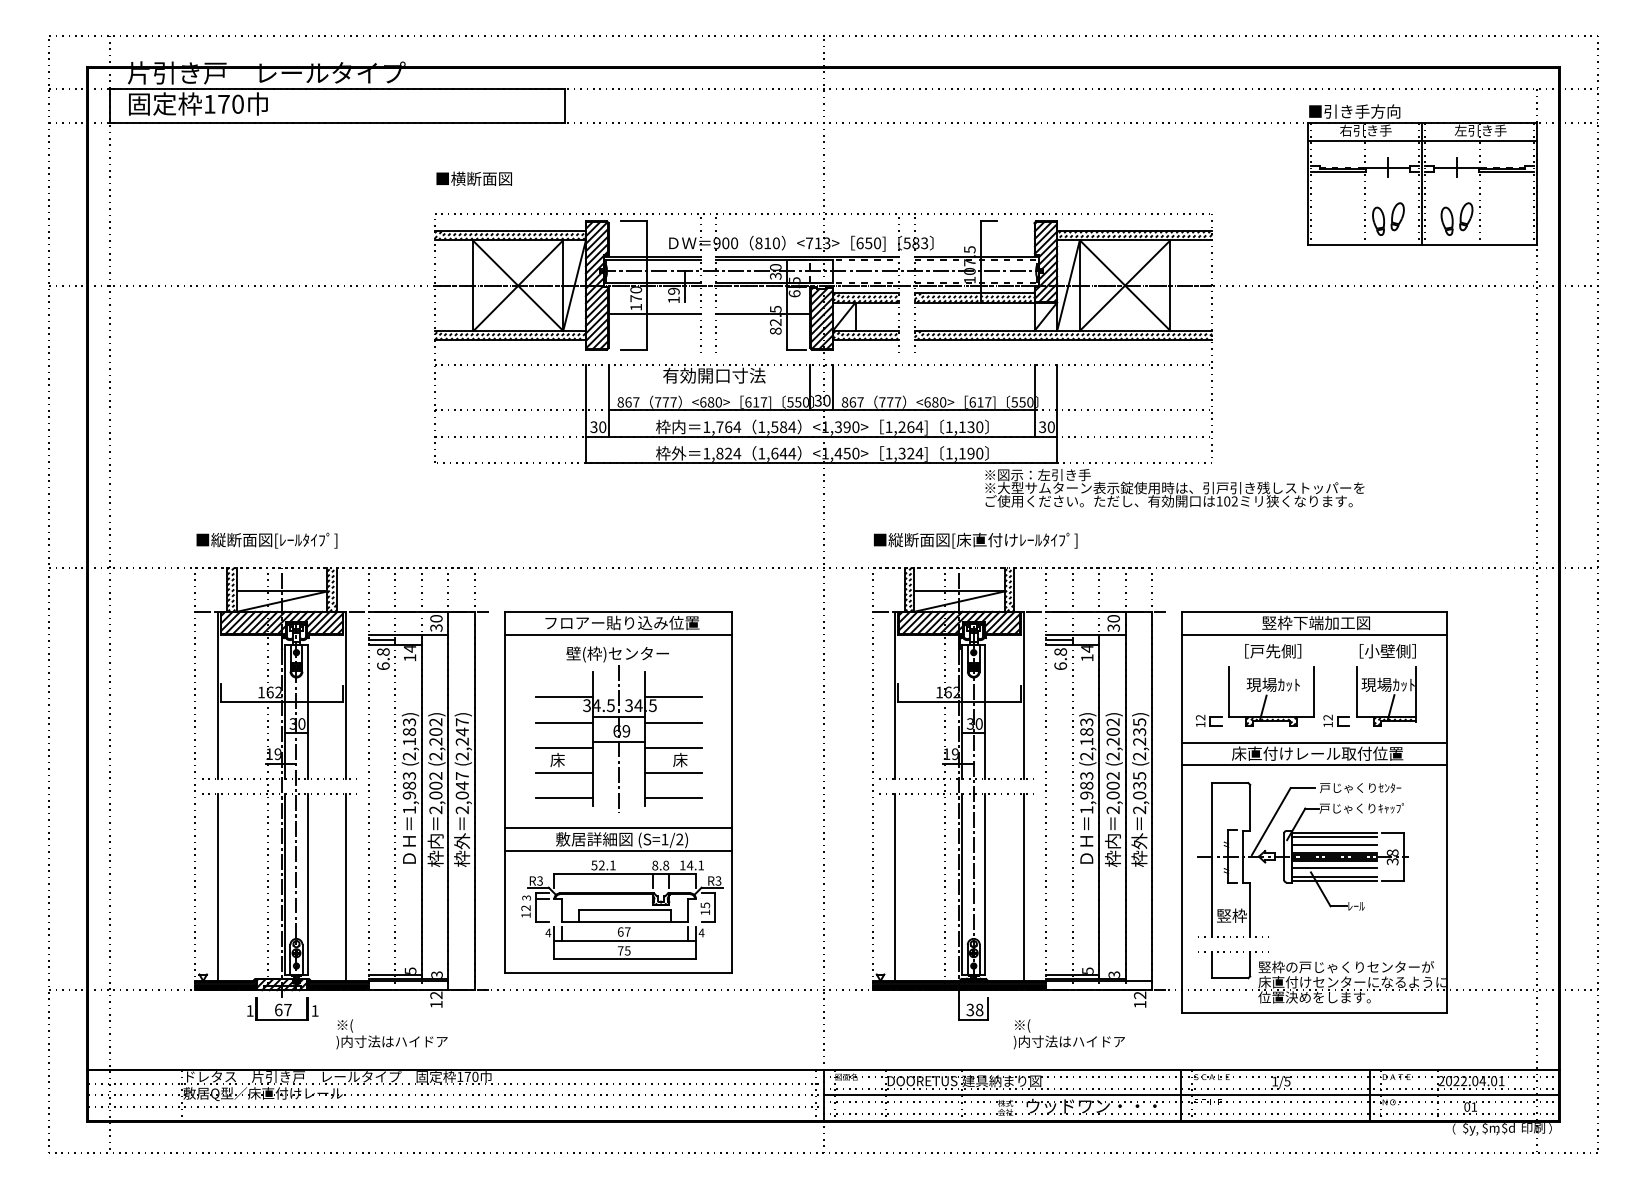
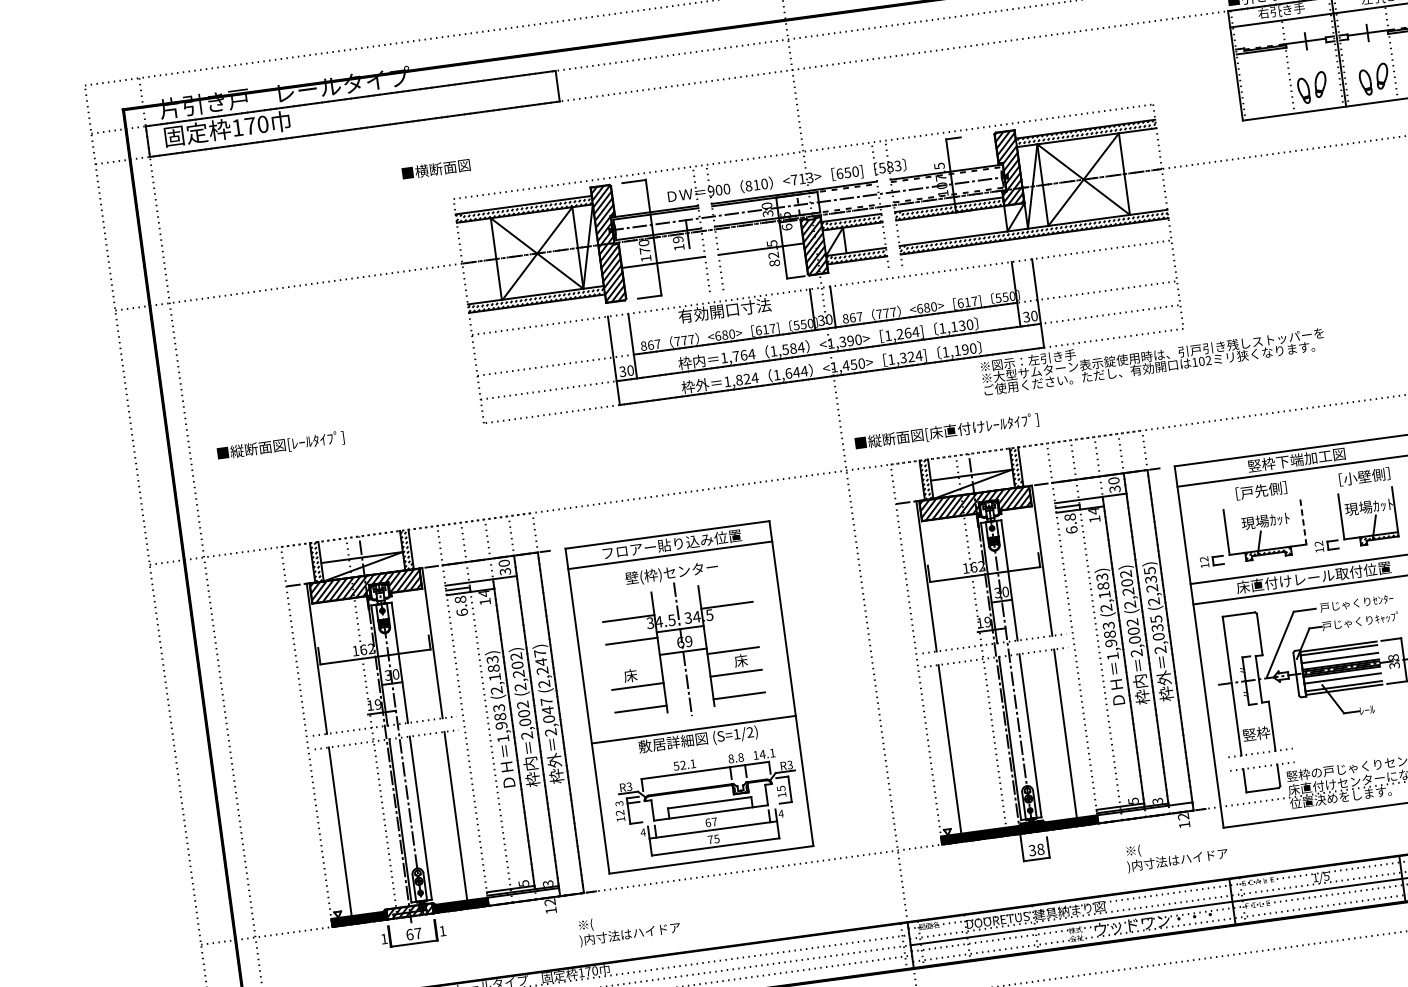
text: (473, 178) -> (435, 169), moved
text: (266, 540) -> (280, 445), moved
text: (975, 540) -> (946, 431), moved
line: (1314, 692) -> (1303, 522), solid -> dashed
line: (672, 722) -> (729, 627), removed
line: (563, 747) -> (634, 663), removed
line: (618, 850) -> (696, 749), removed
text: (391, 1034) -> (628, 927), moved
text: (1068, 1034) -> (1176, 853), moved

